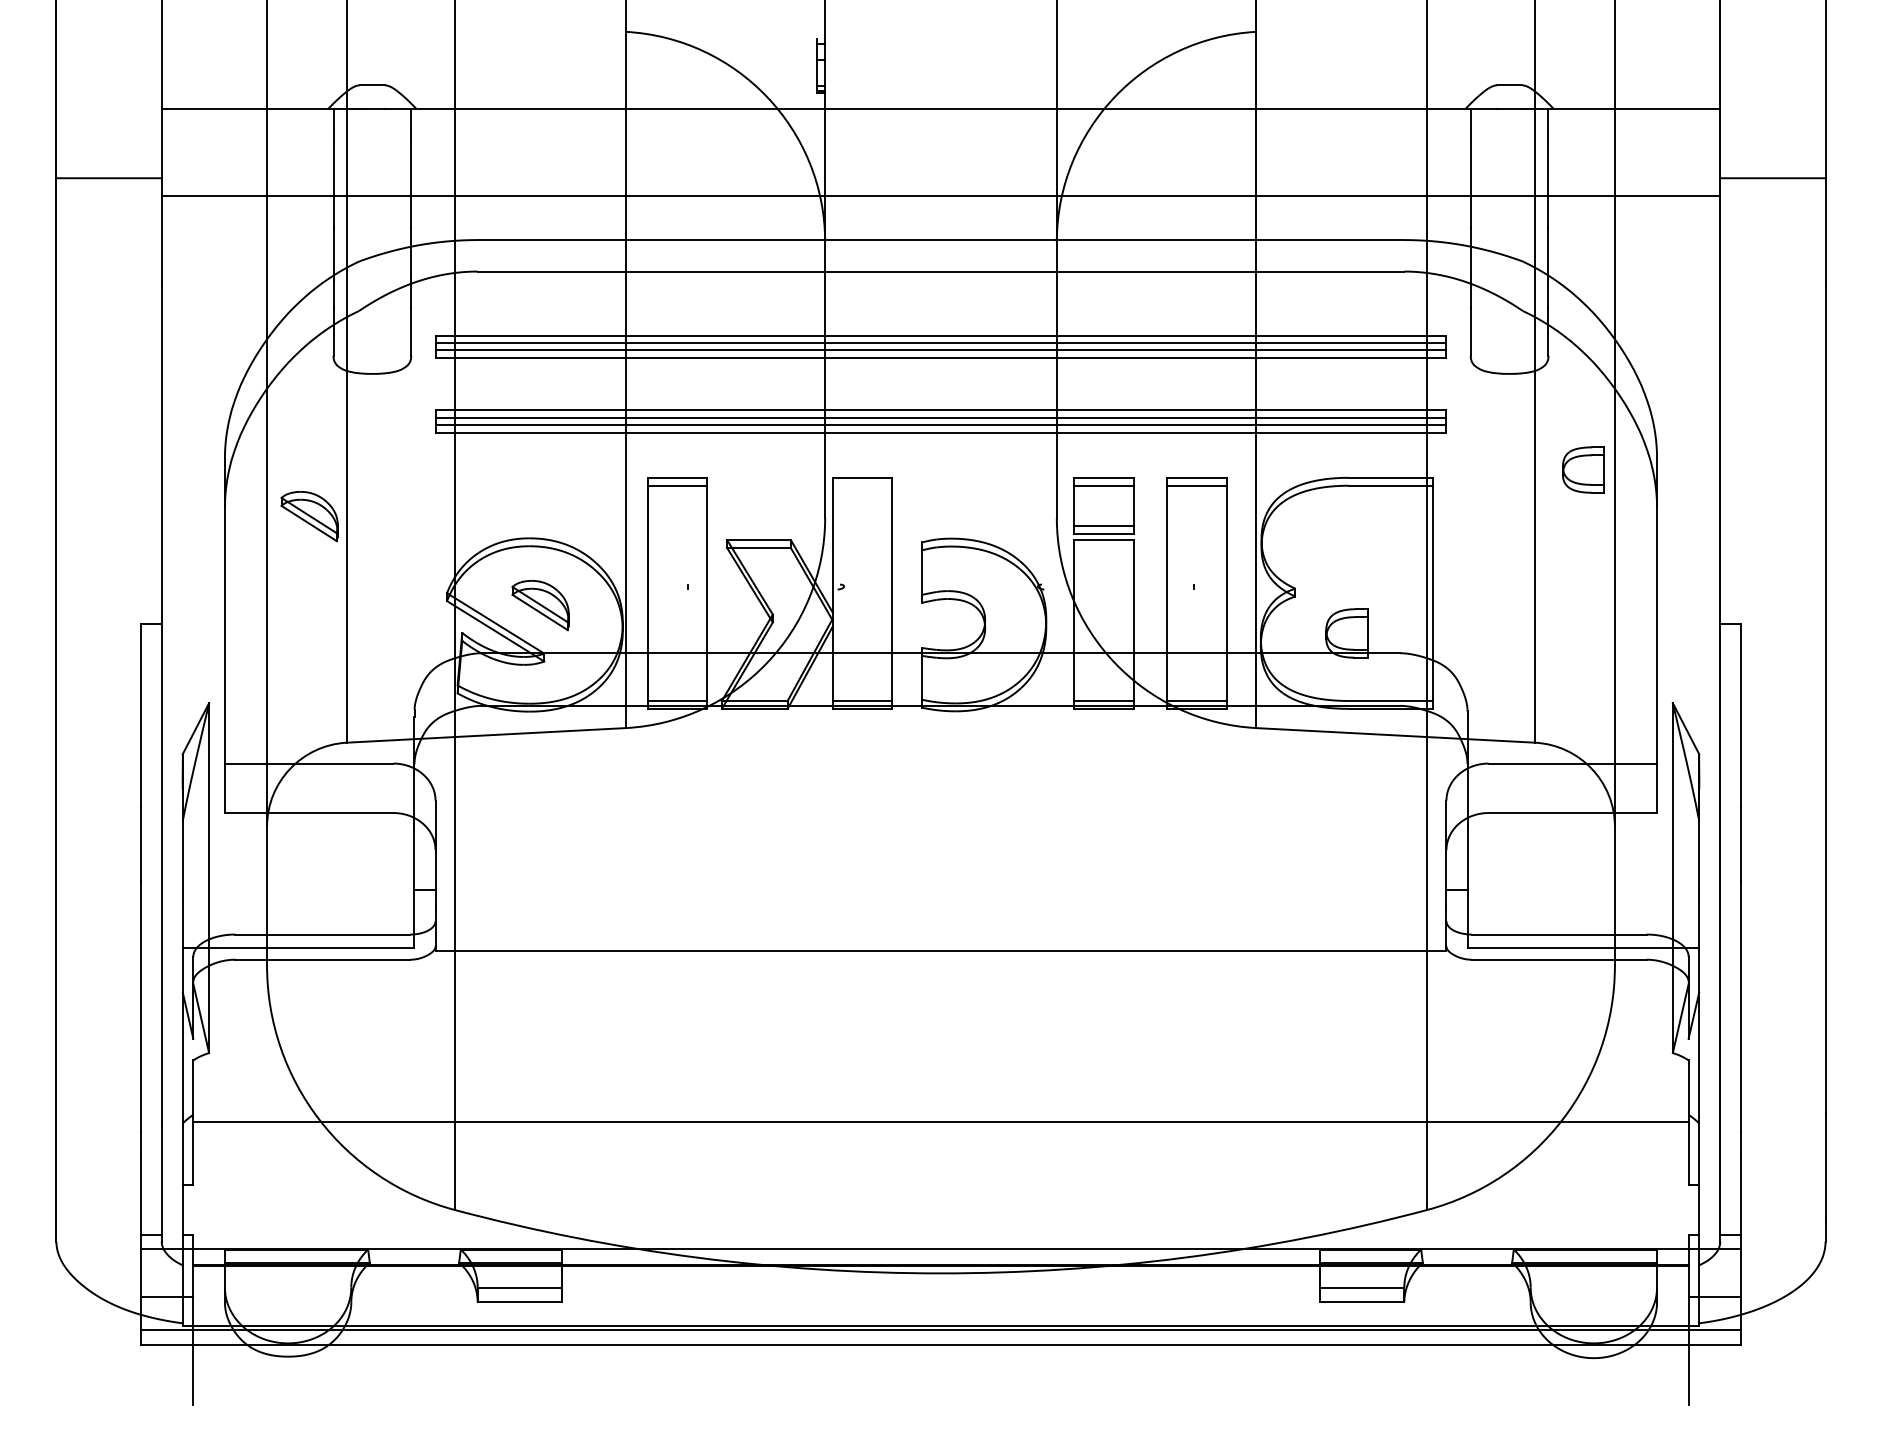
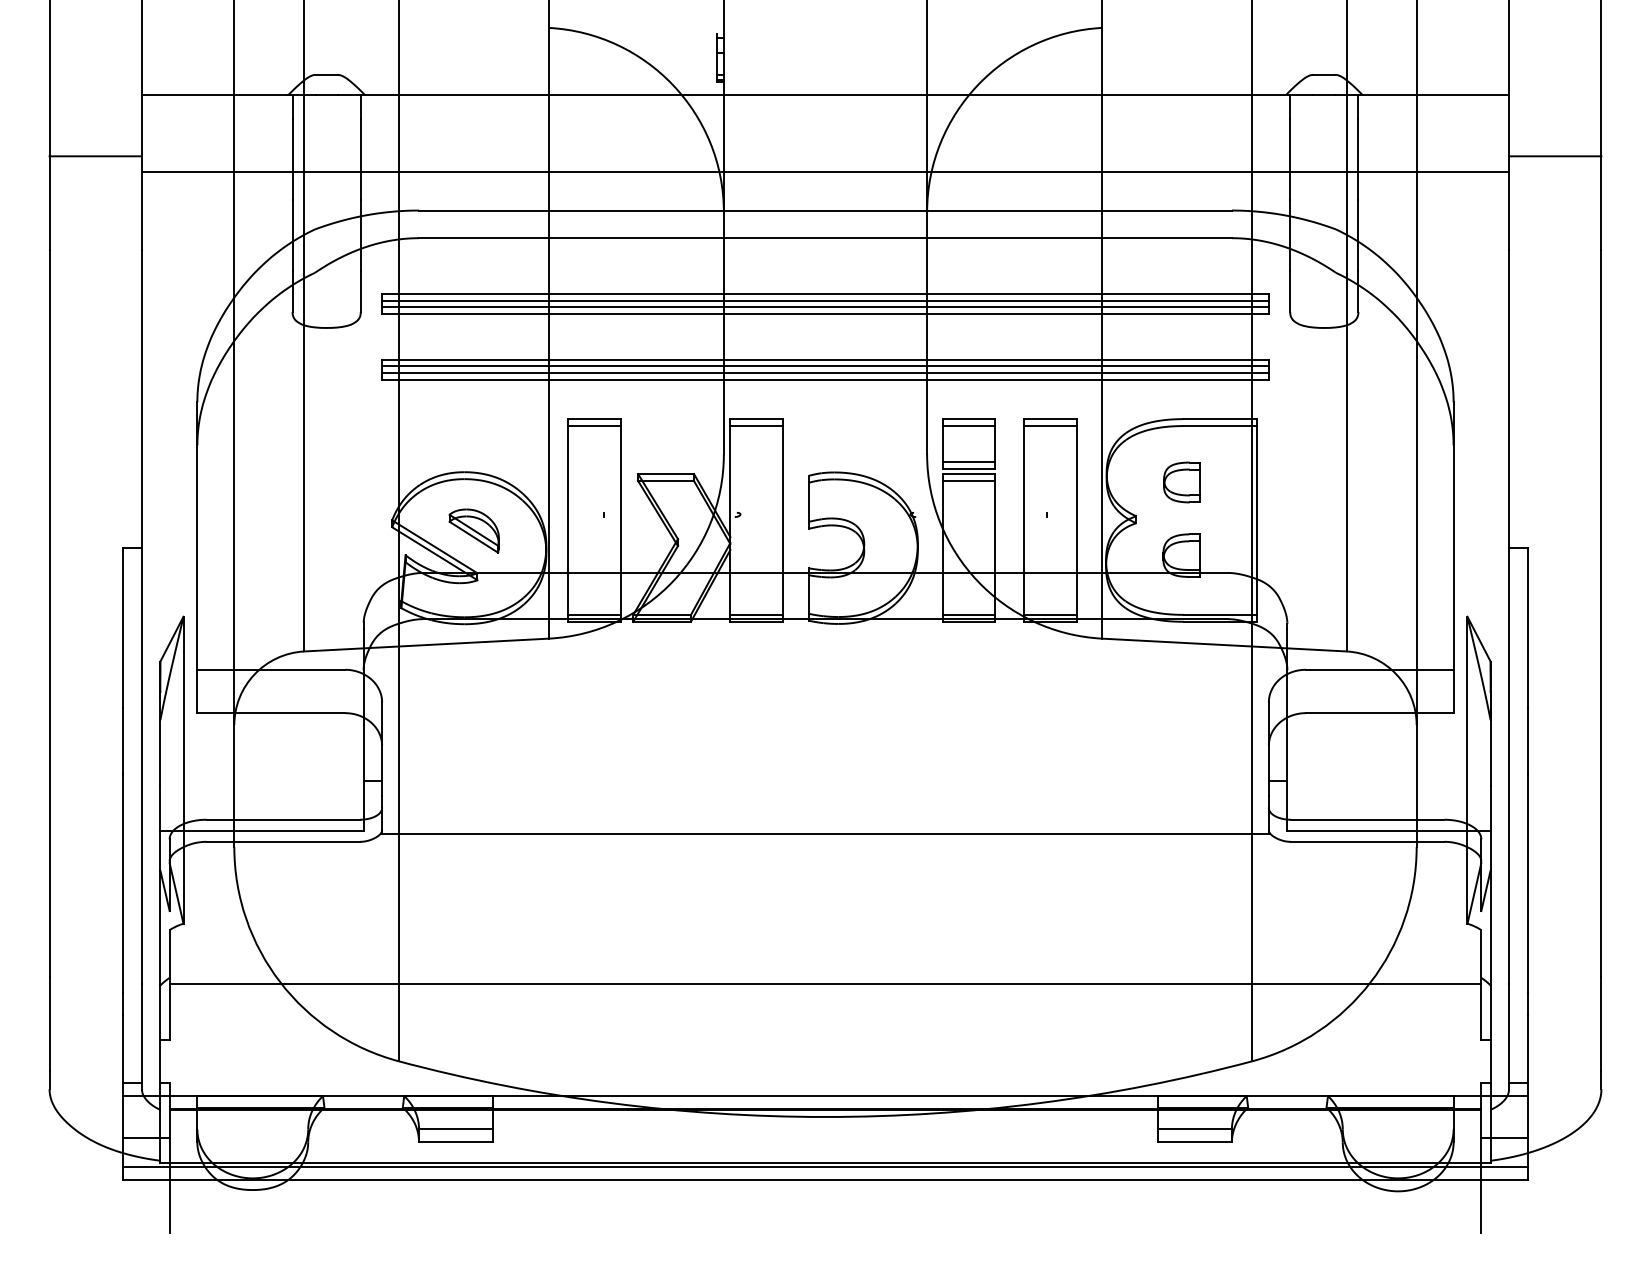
part: (1583, 469) -> (1182, 481), moved
line: (862, 485) -> (756, 425), added
part: (309, 516) -> (271, 453), removed
line: (1104, 548) -> (968, 481), added

